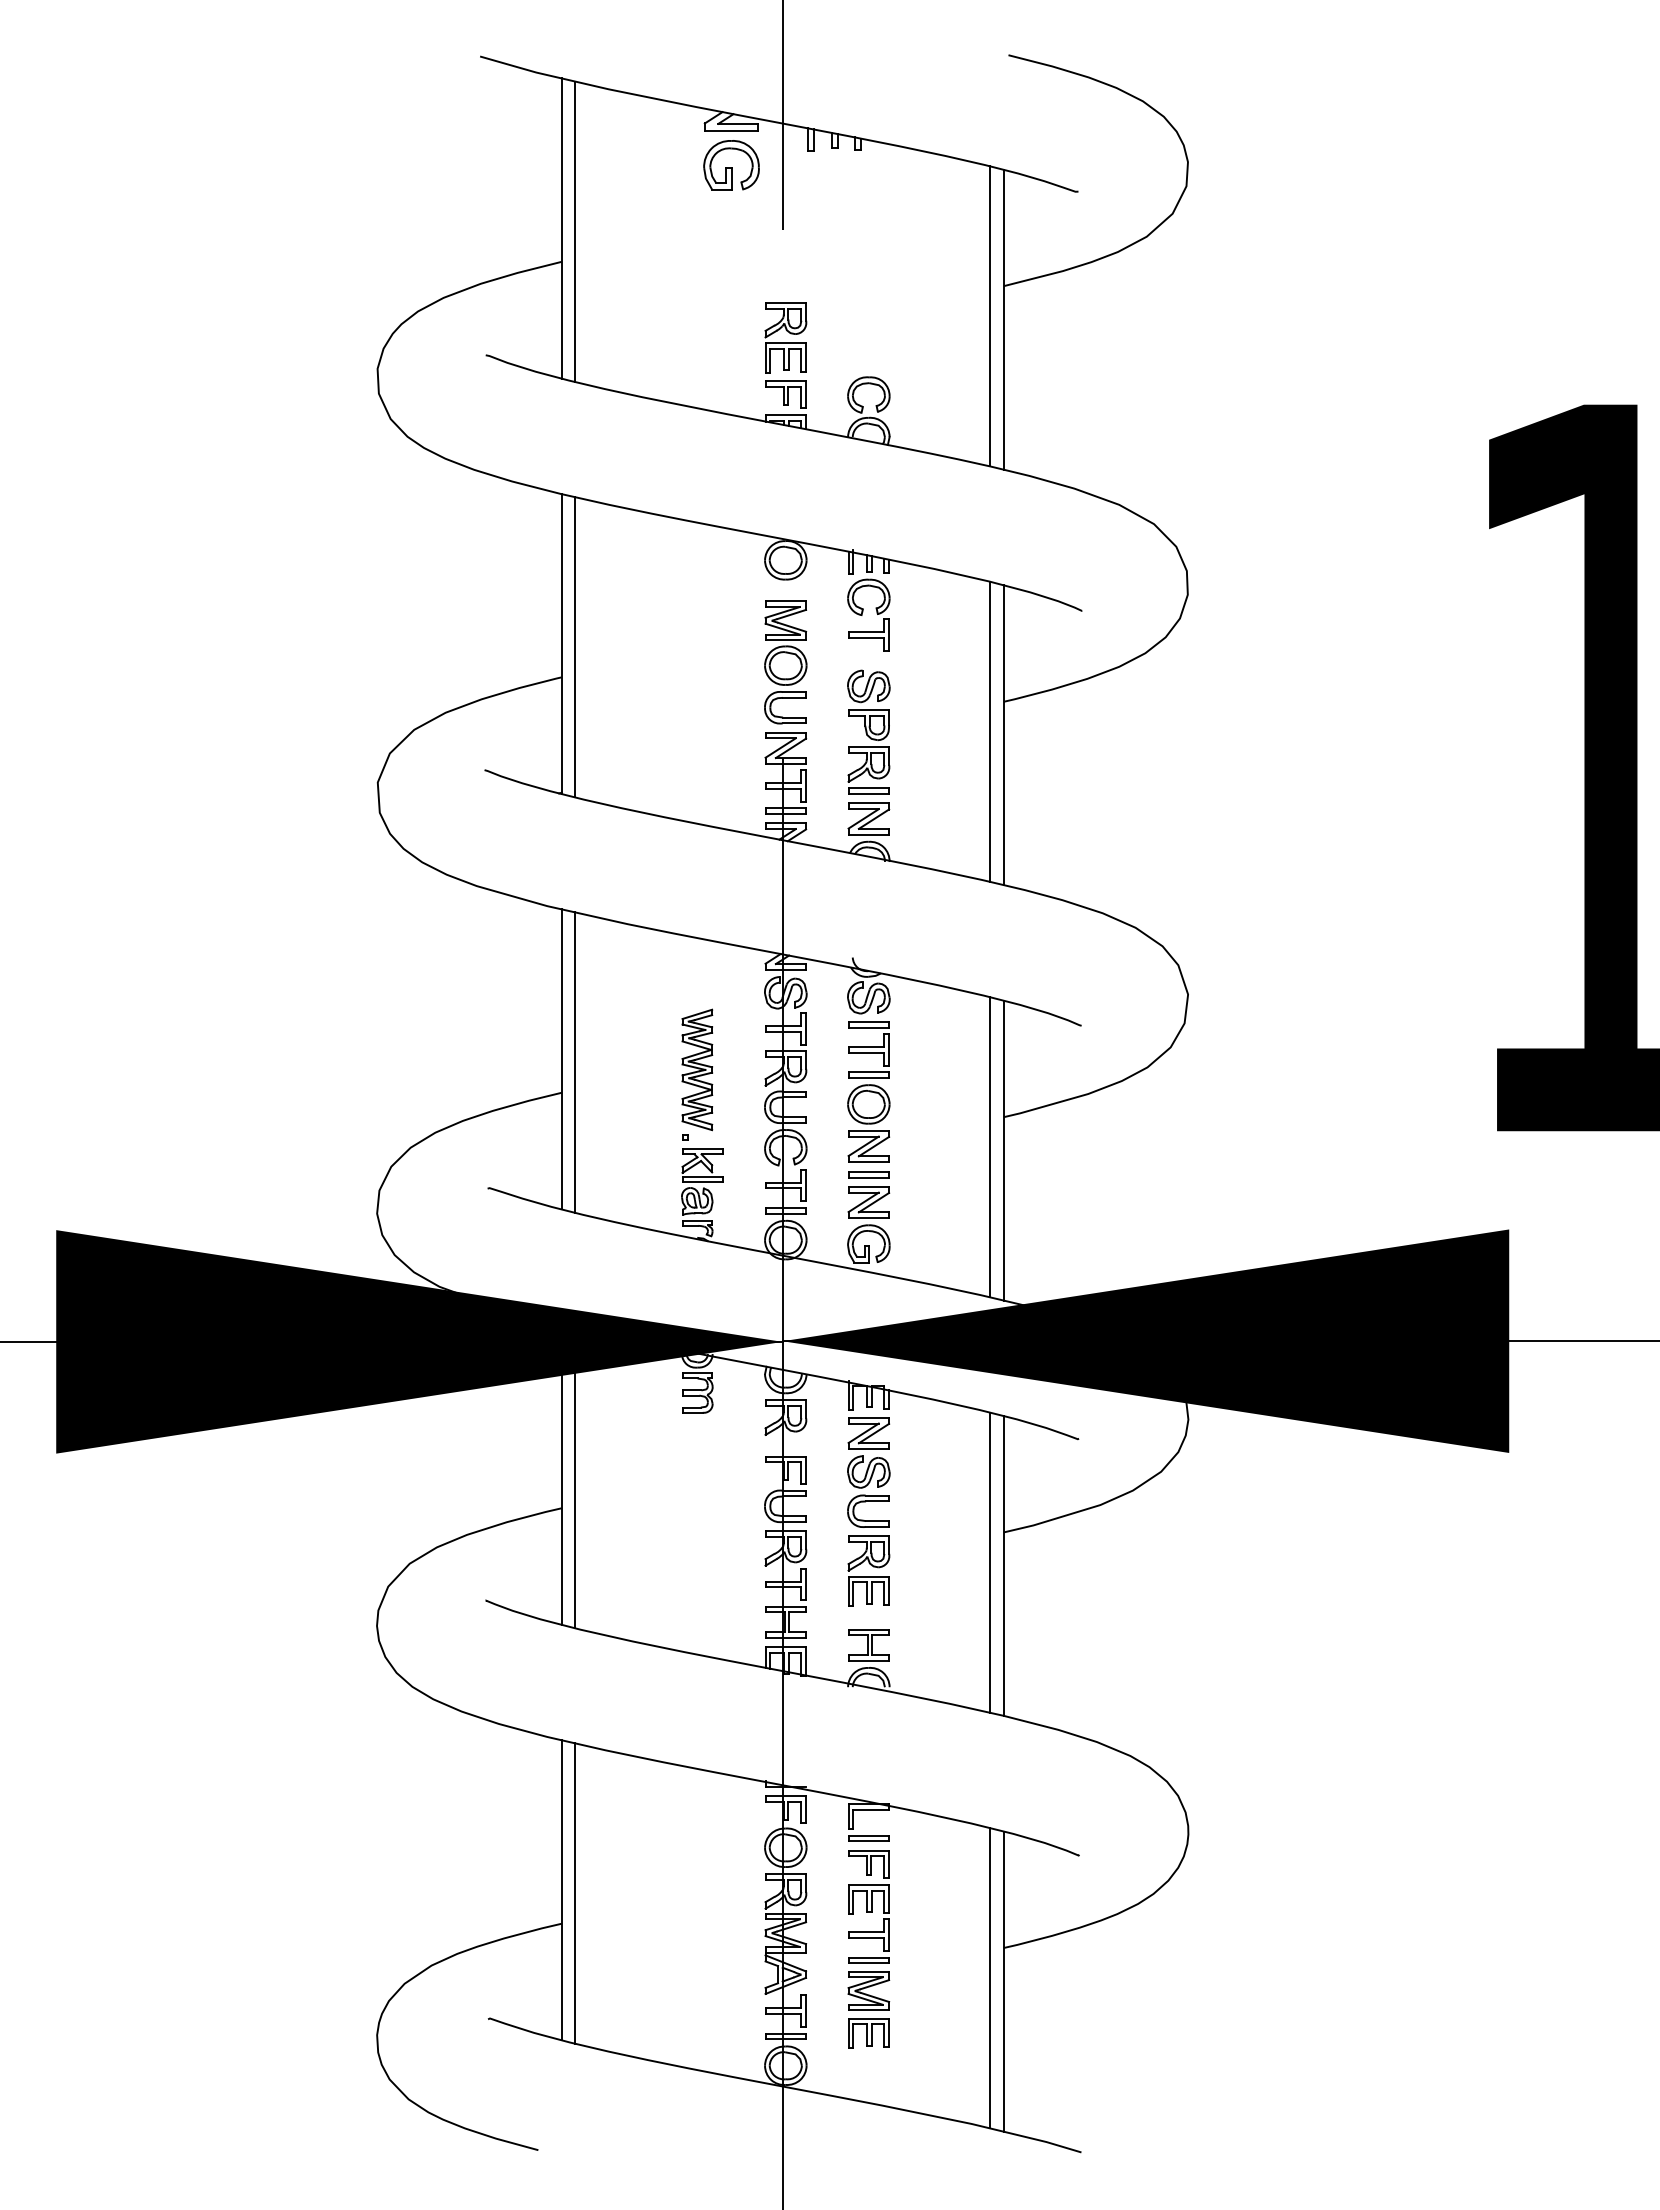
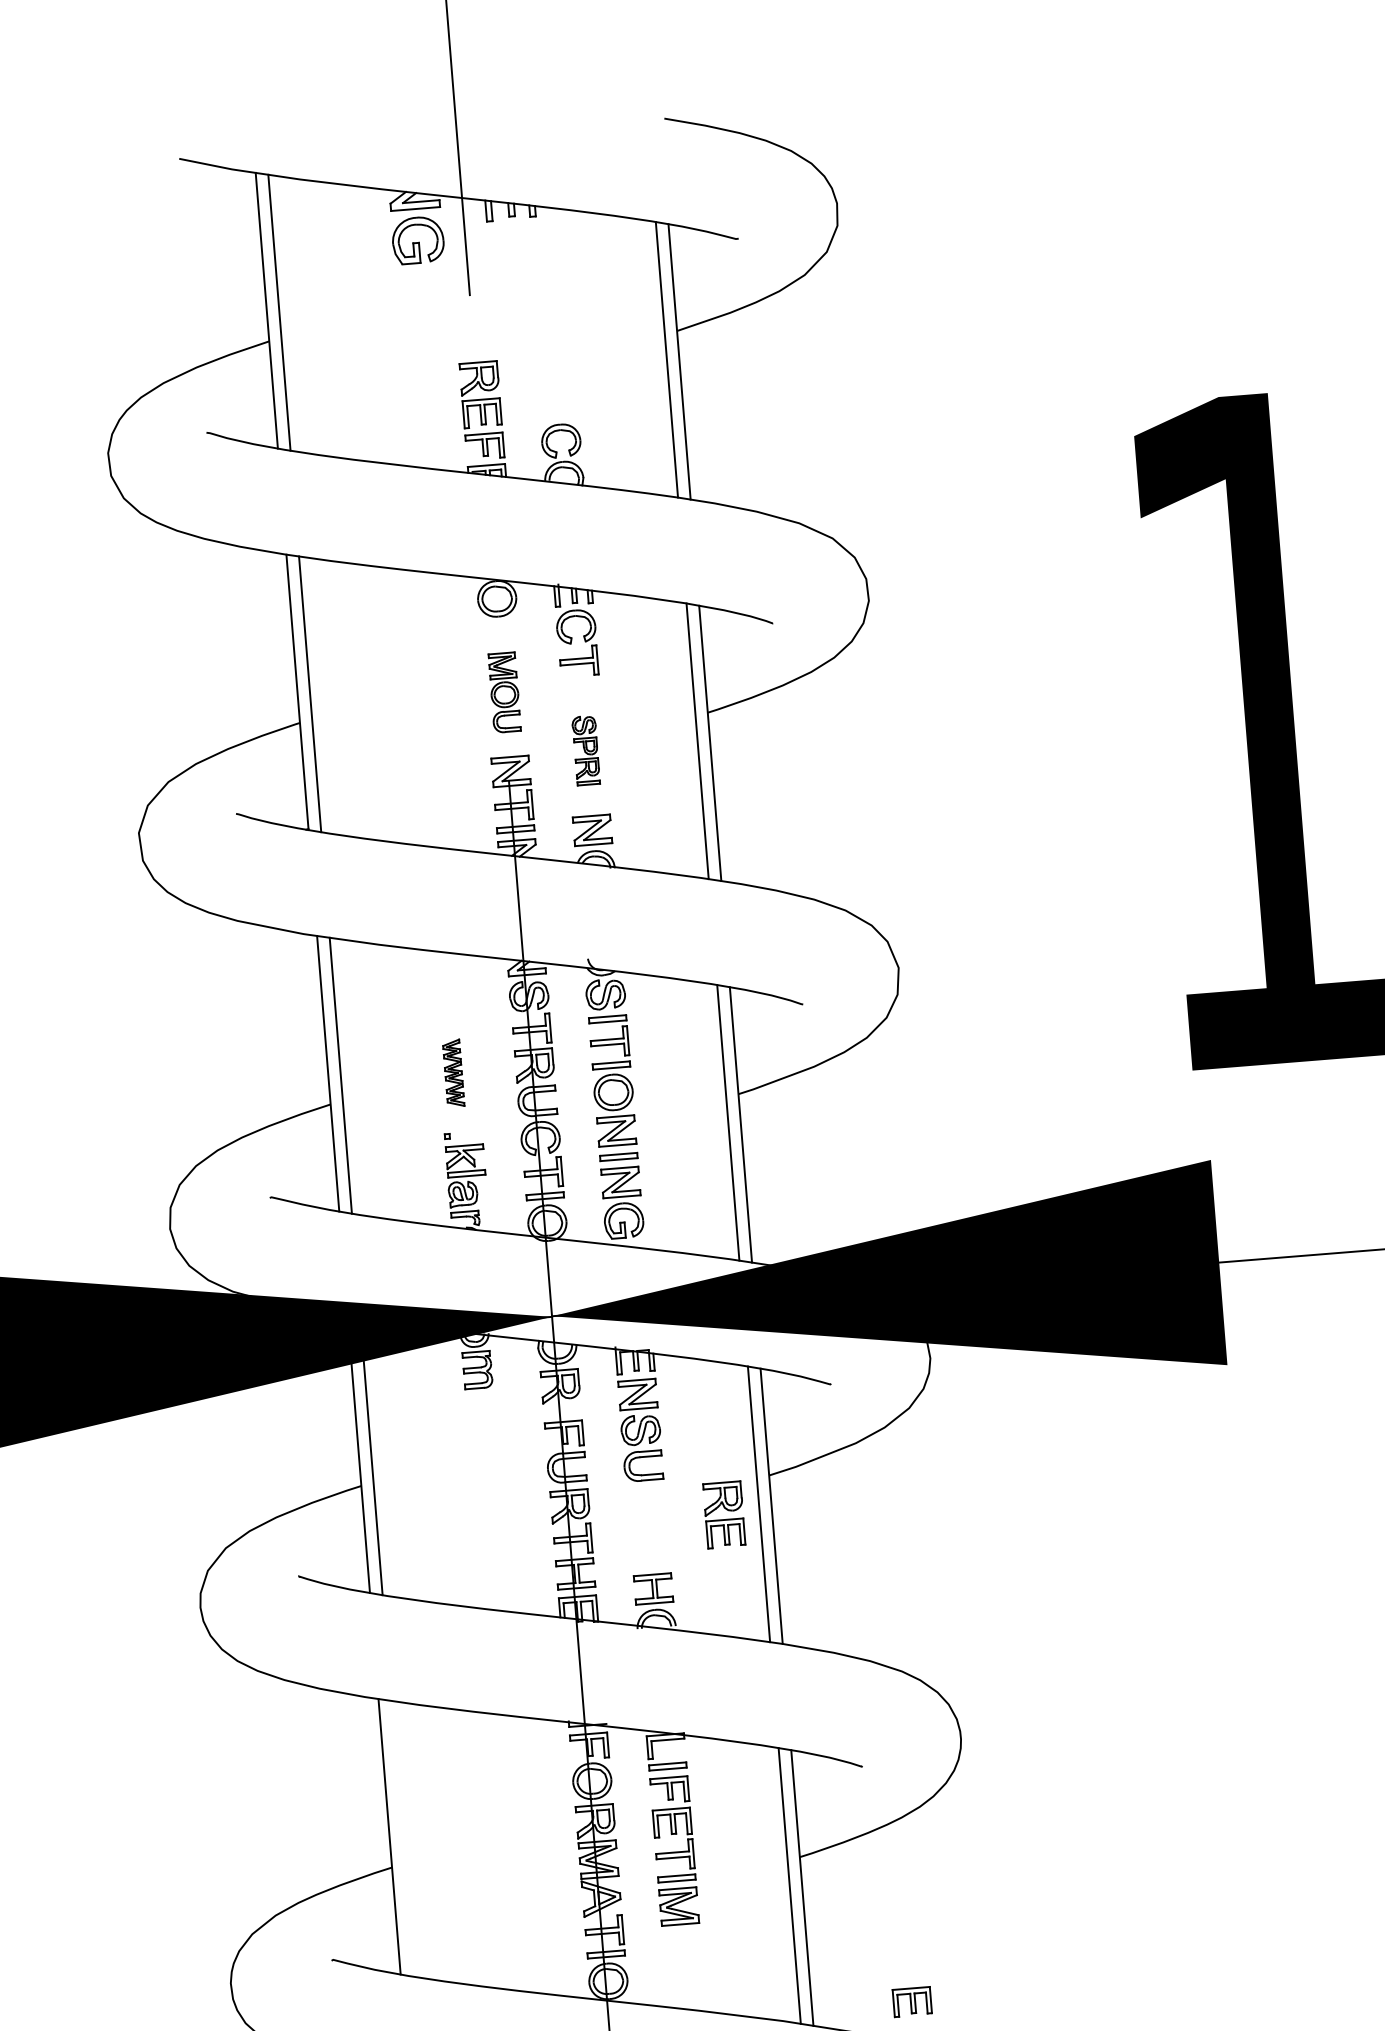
part: (785, 662) -> (504, 692), size x0.7
part: (868, 731) -> (585, 749), size x0.6
part: (697, 1069) -> (453, 1073), size x0.6
part: (868, 1570) -> (723, 1514), moved
line: (575, 1893) -> (402, 1838), removed
part: (868, 2033) -> (912, 2002), moved

